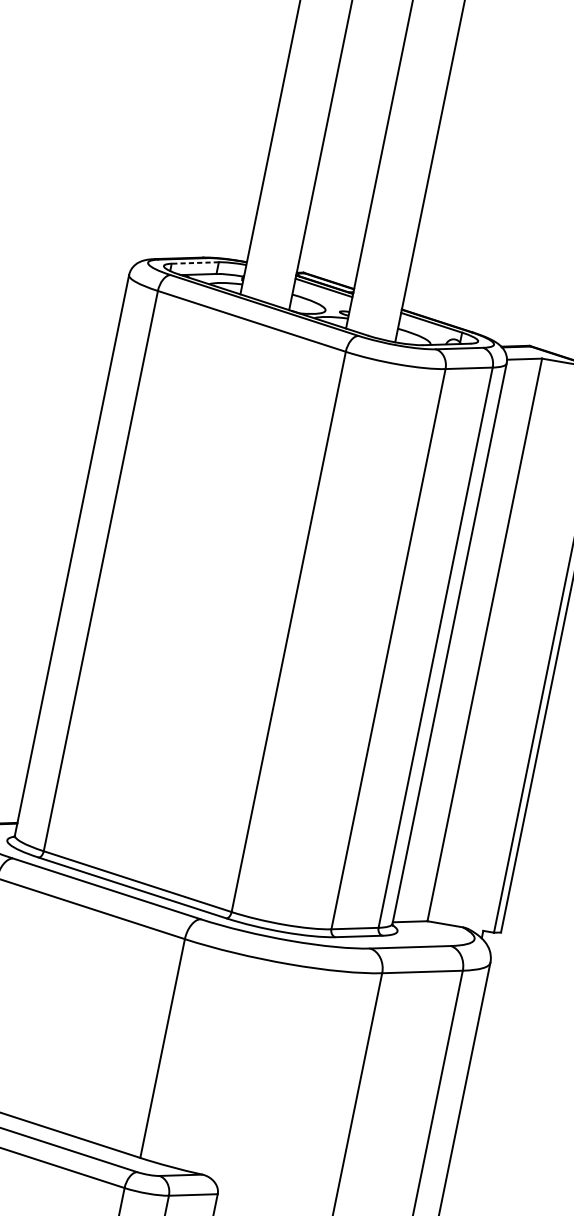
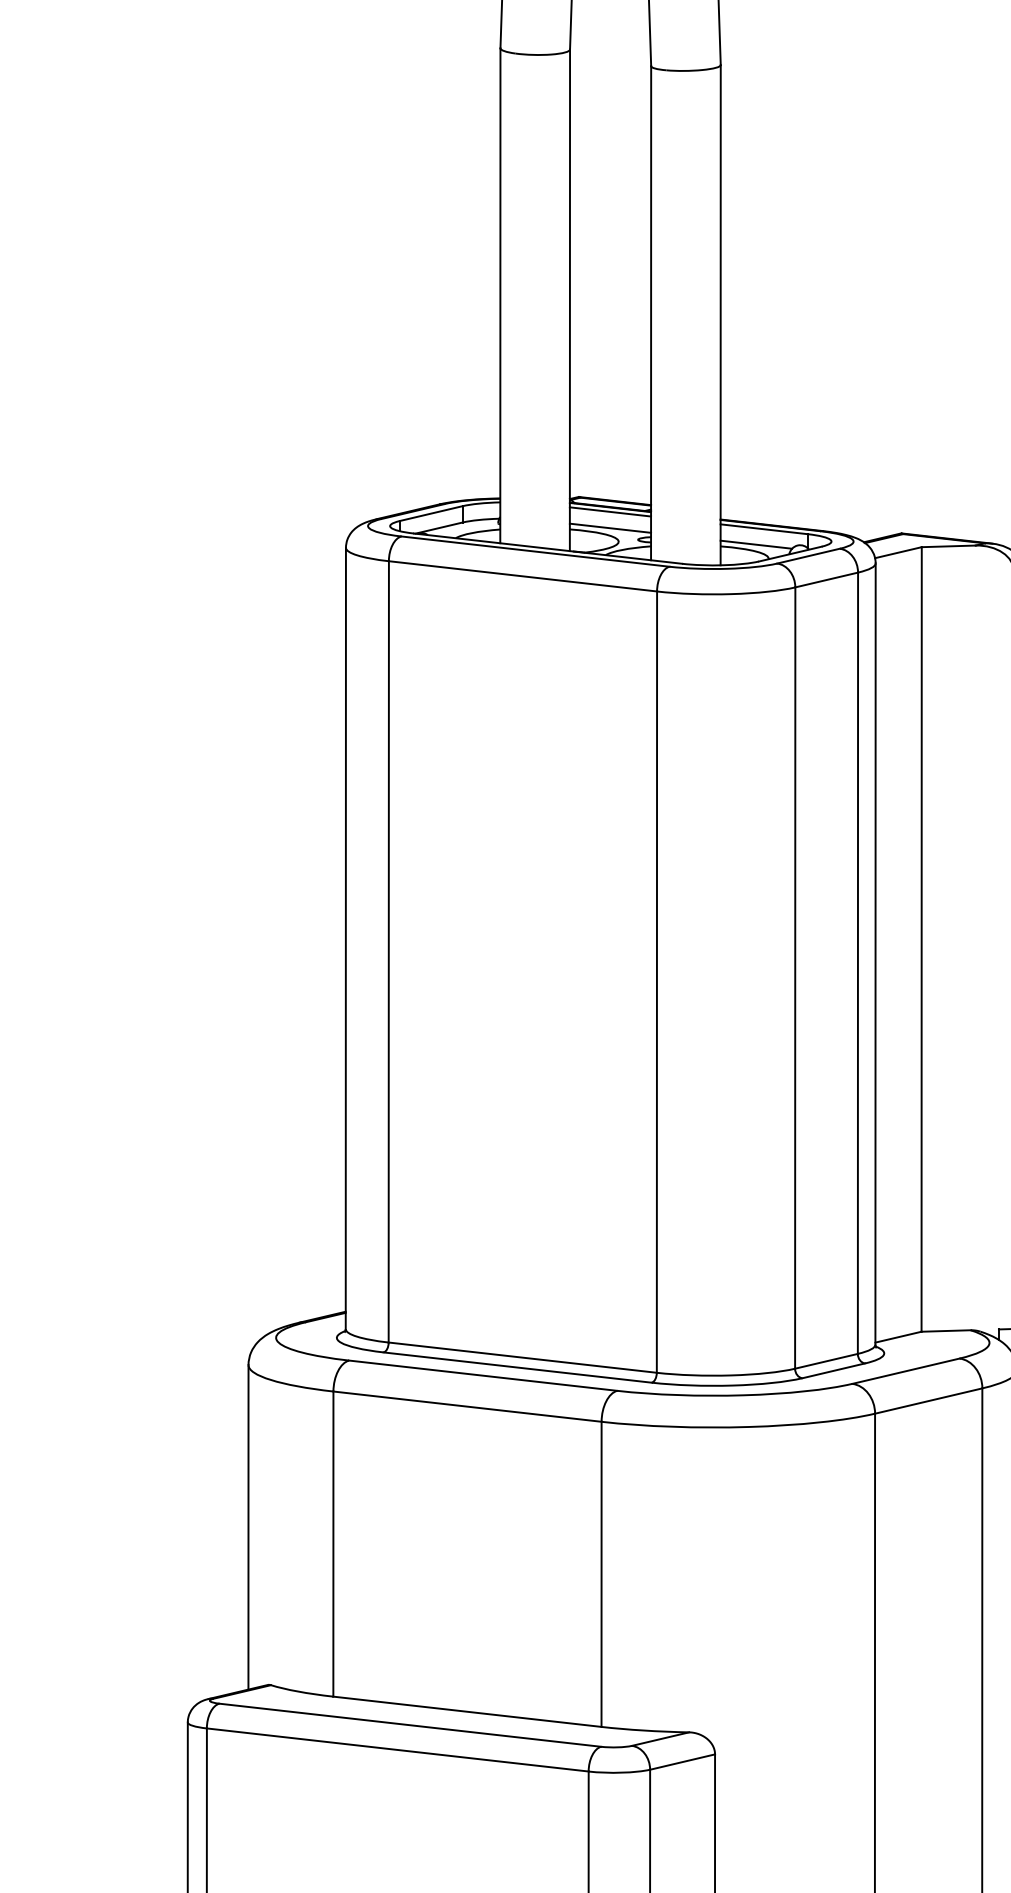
line: (194, 262) -> (430, 513), dashed -> solid
line: (321, 299) -> (610, 527), added
line: (423, 332) -> (756, 544), added

